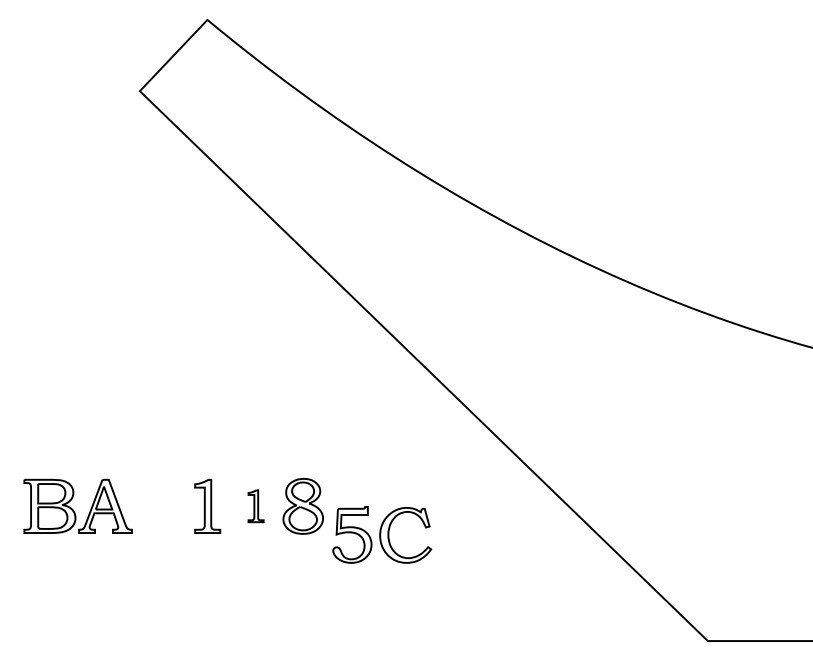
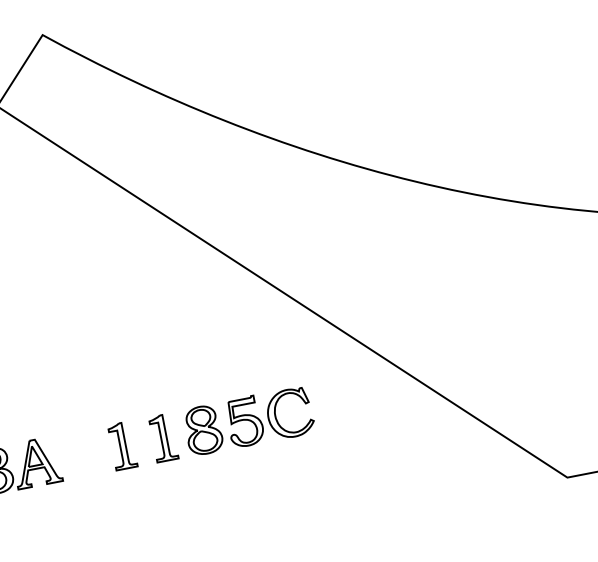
part: (255, 505) -> (163, 437), size x1.67
part: (382, 534) -> (270, 416), moved

